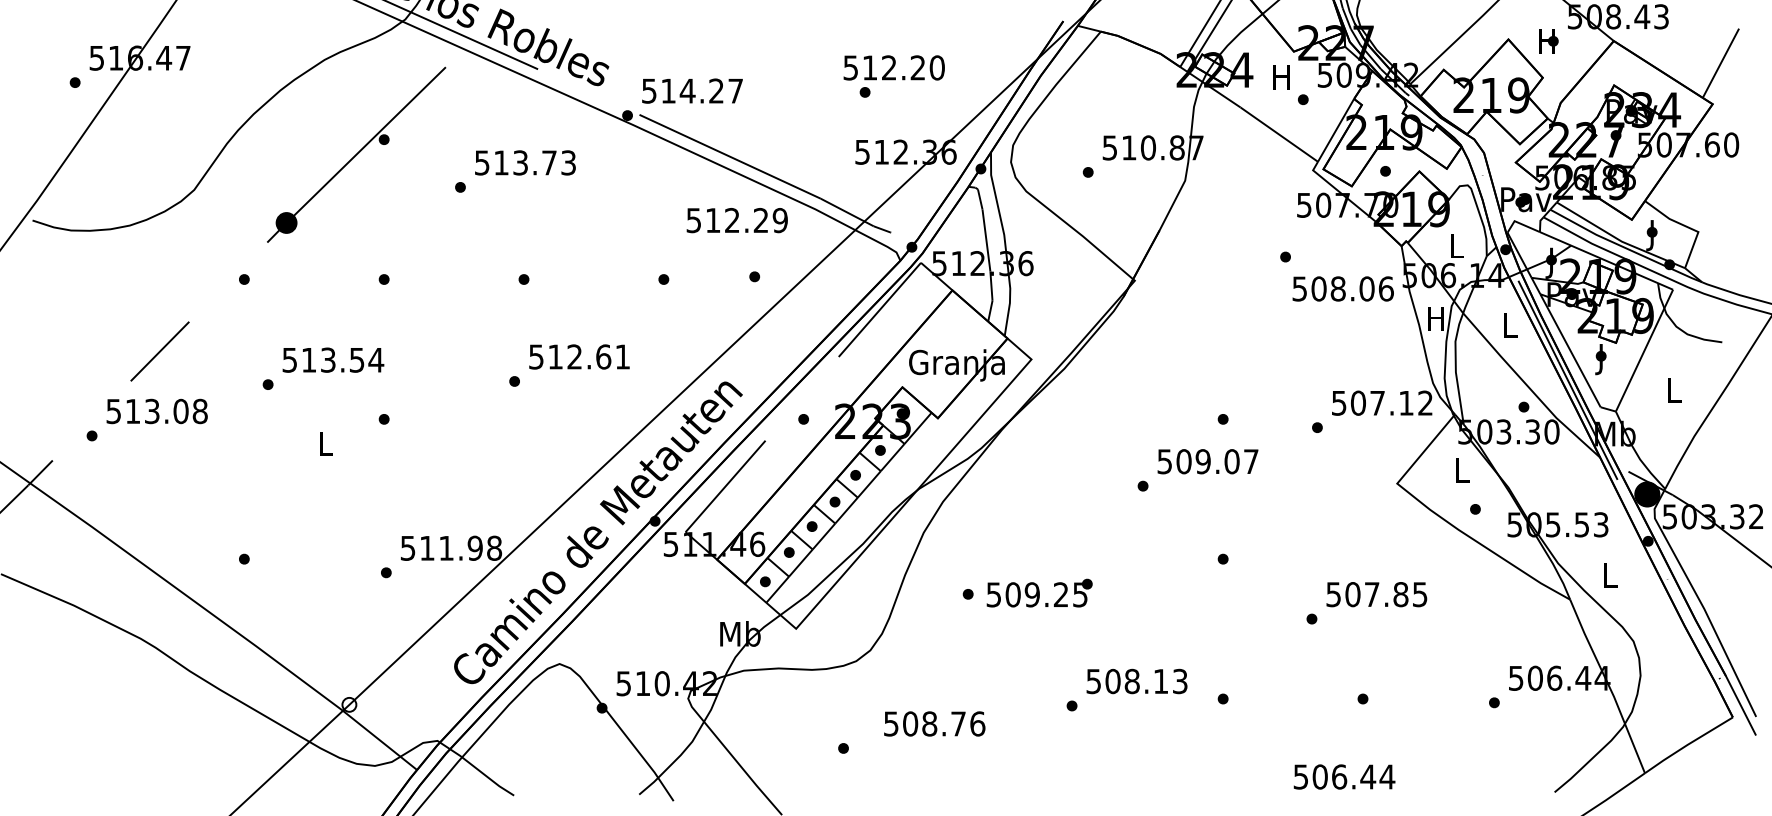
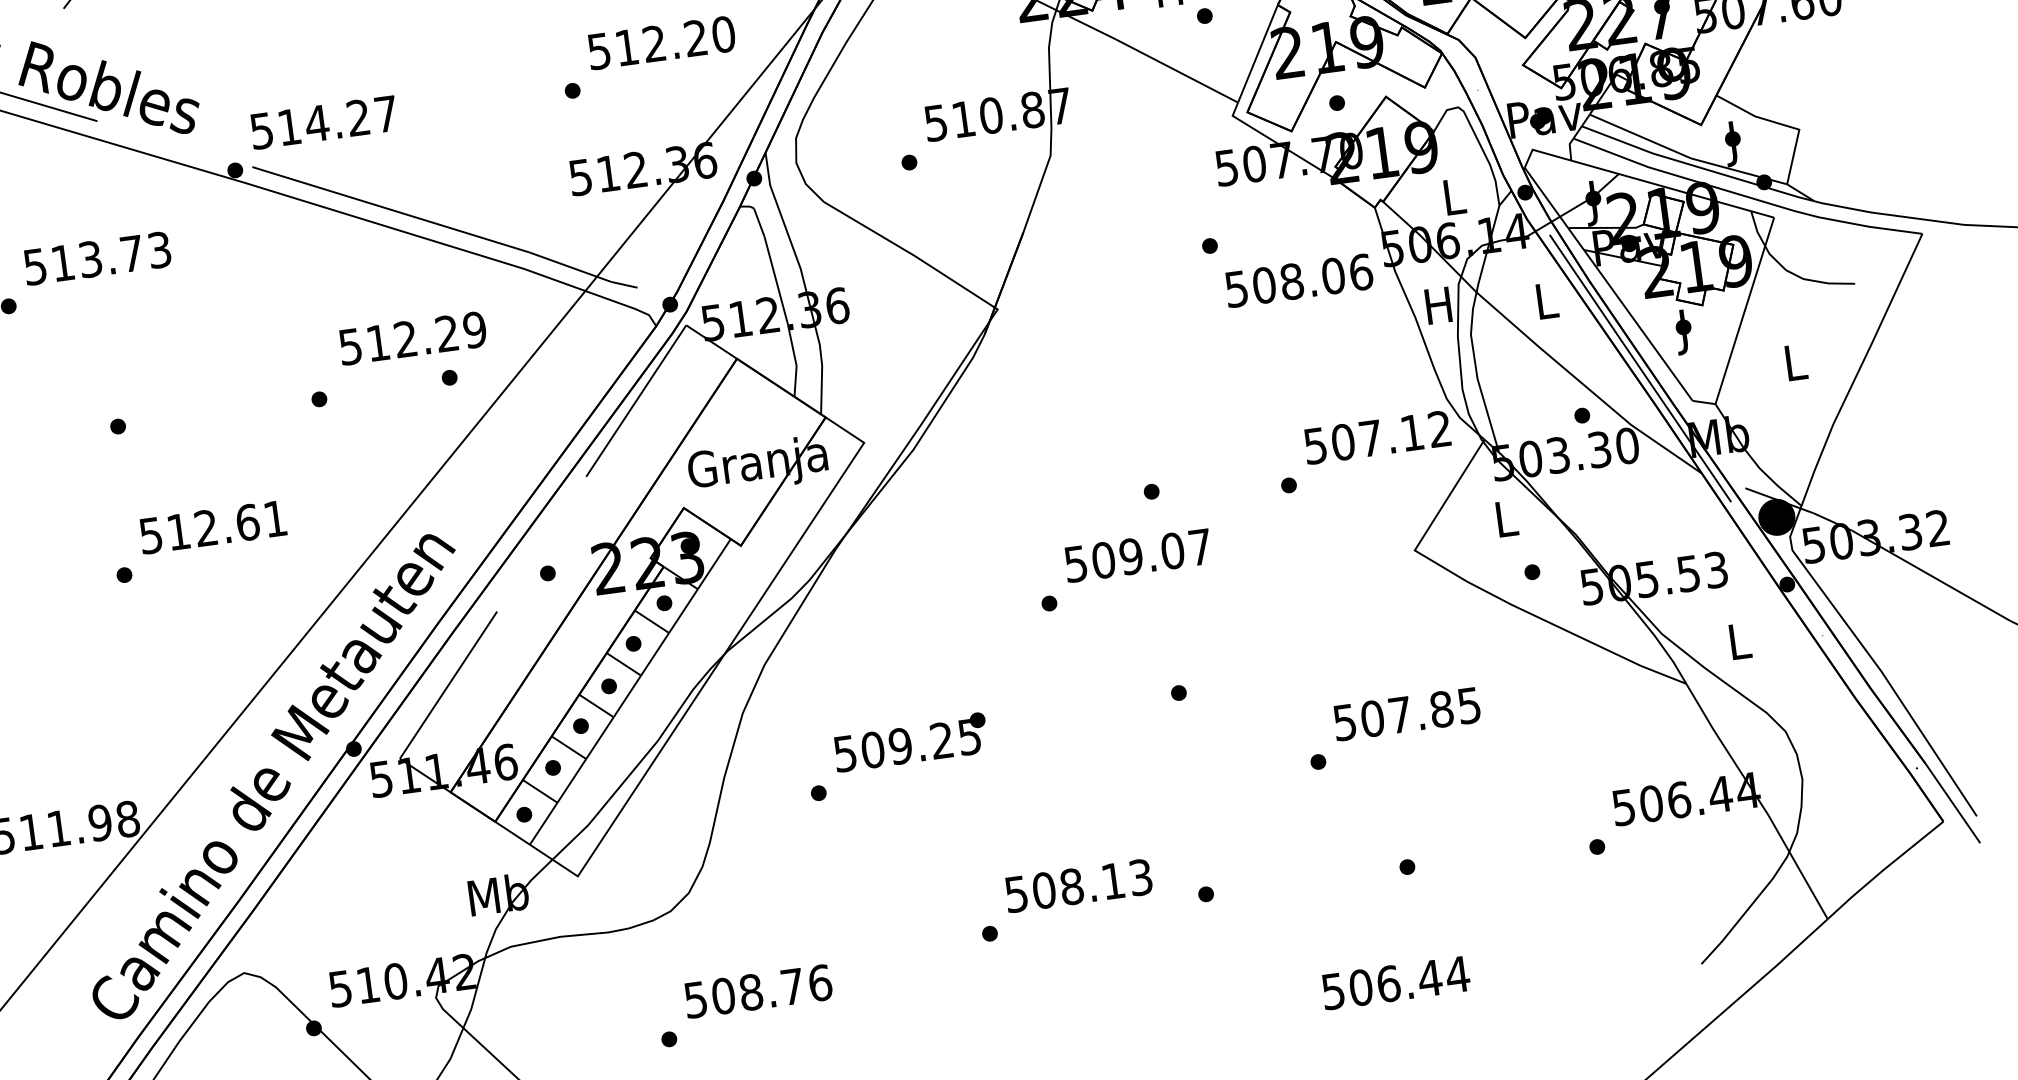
text: (893, 67) -> (660, 42), moved
text: (736, 220) -> (411, 338), moved
text: (1039, 592) -> (910, 741), moved
text: (934, 723) -> (757, 990), moved

